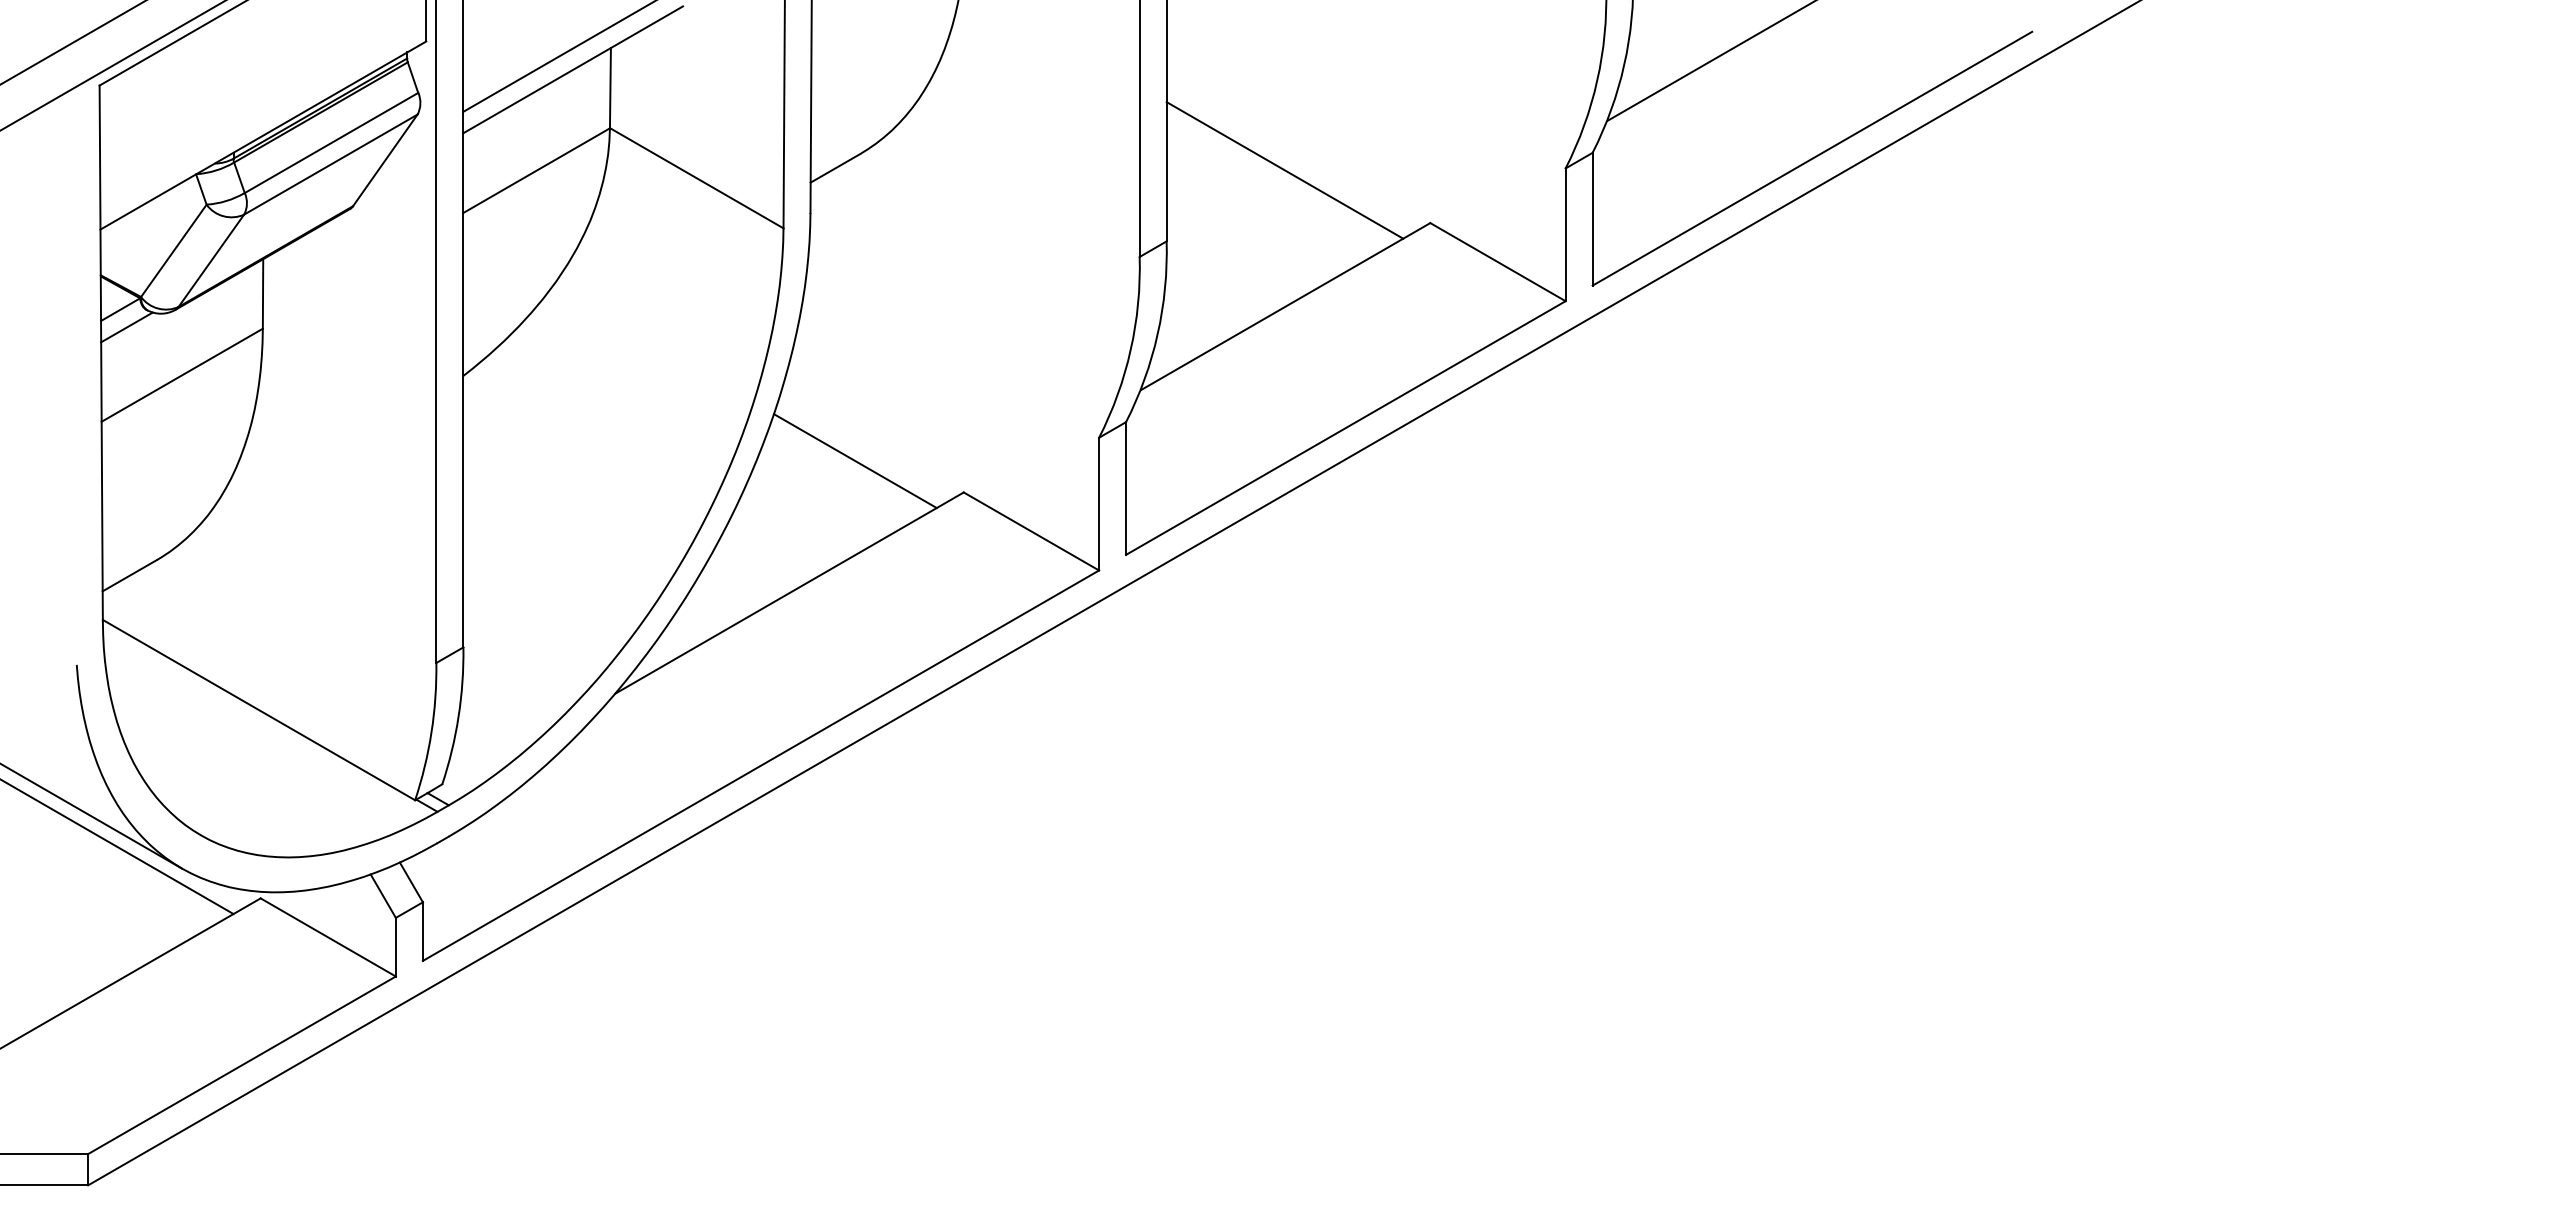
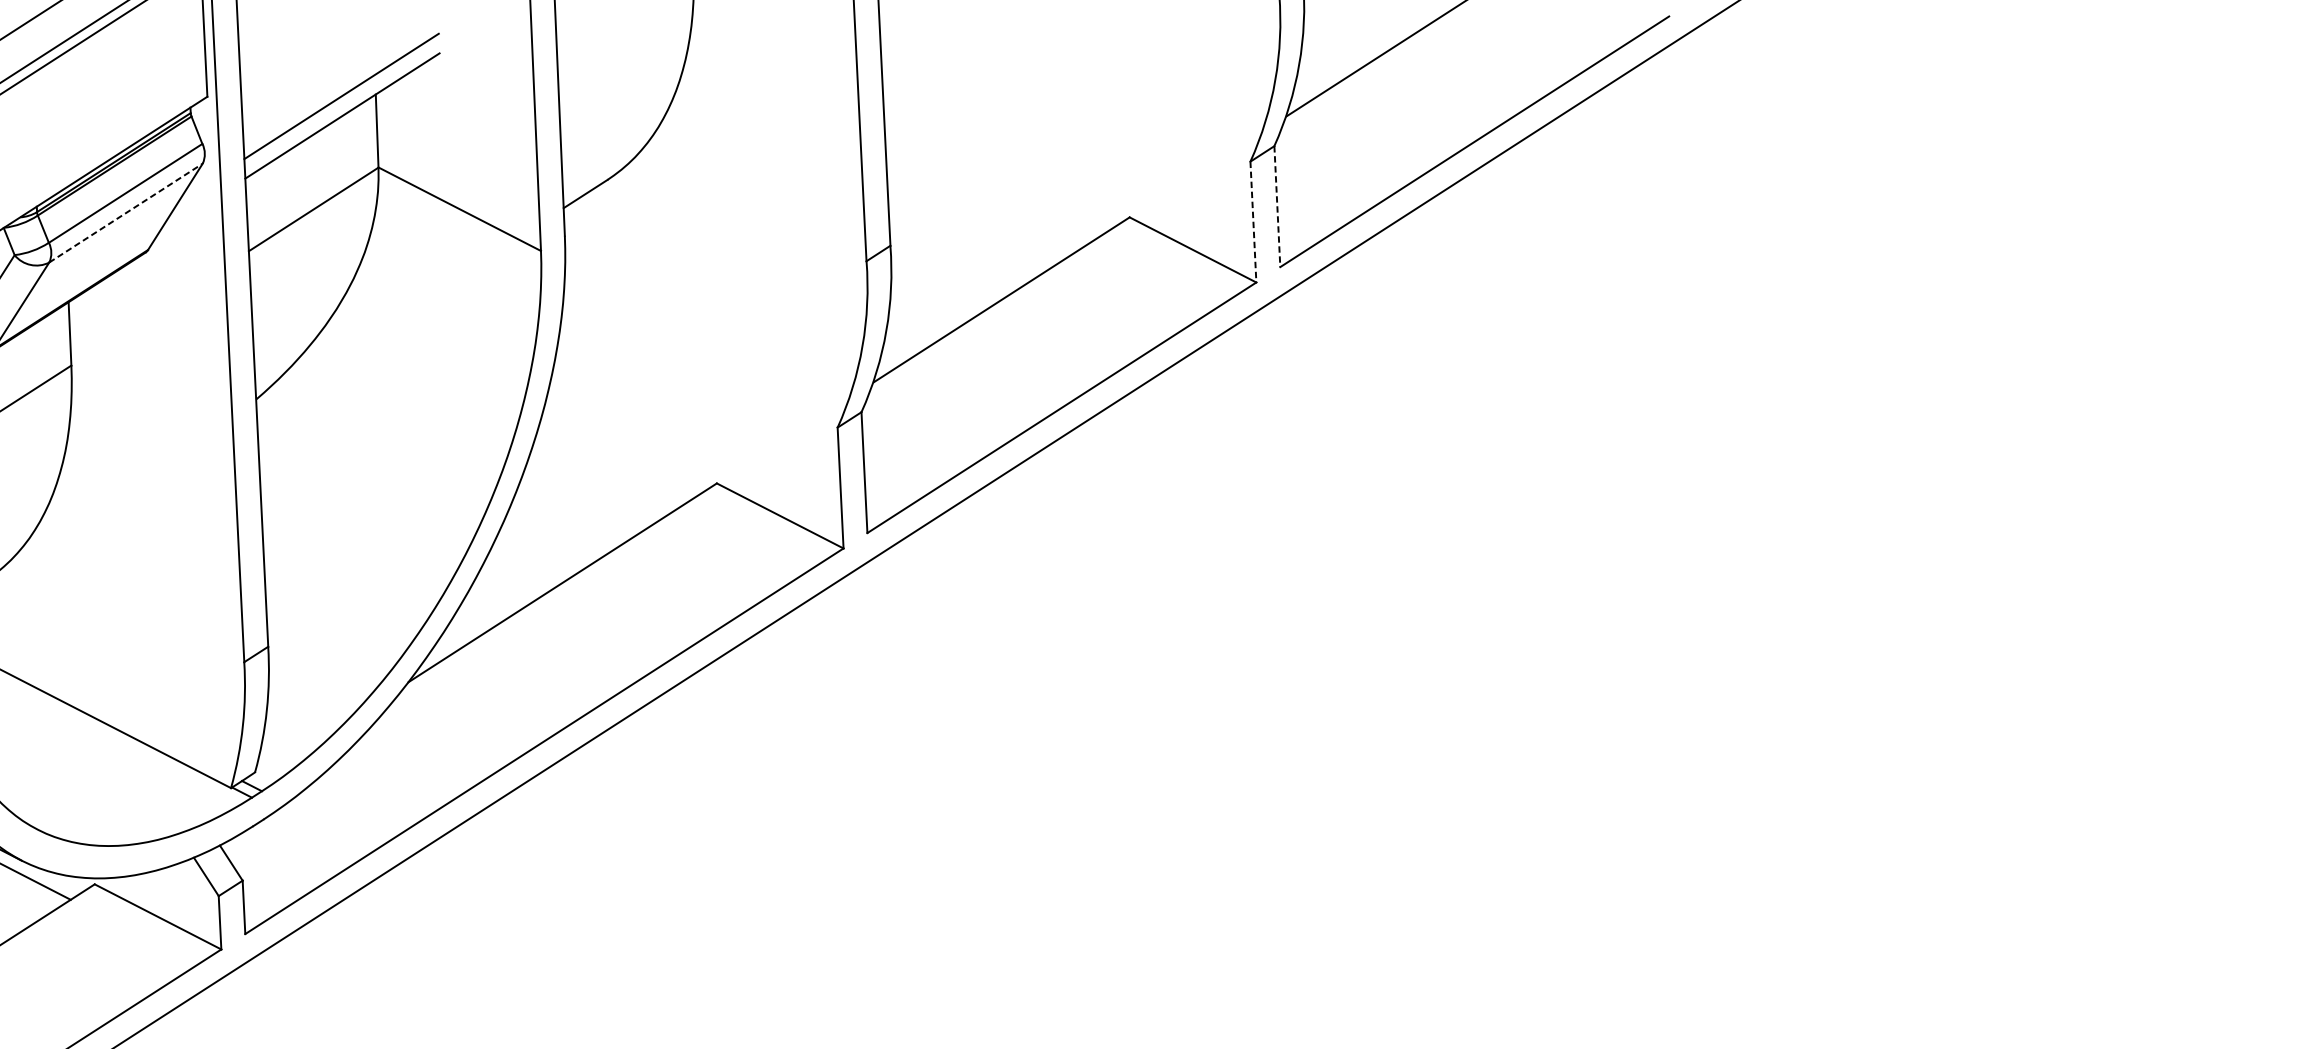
line: (331, 164) -> (126, 212), solid -> dashed
line: (1284, 170) -> (994, 176), removed
line: (1592, 219) -> (1277, 206), solid -> dashed
line: (1565, 235) -> (1253, 222), solid -> dashed
line: (854, 461) -> (616, 460), removed

